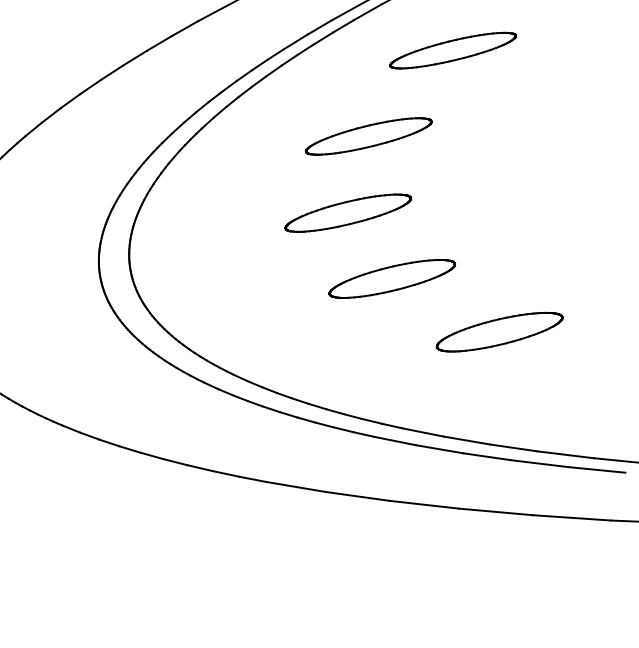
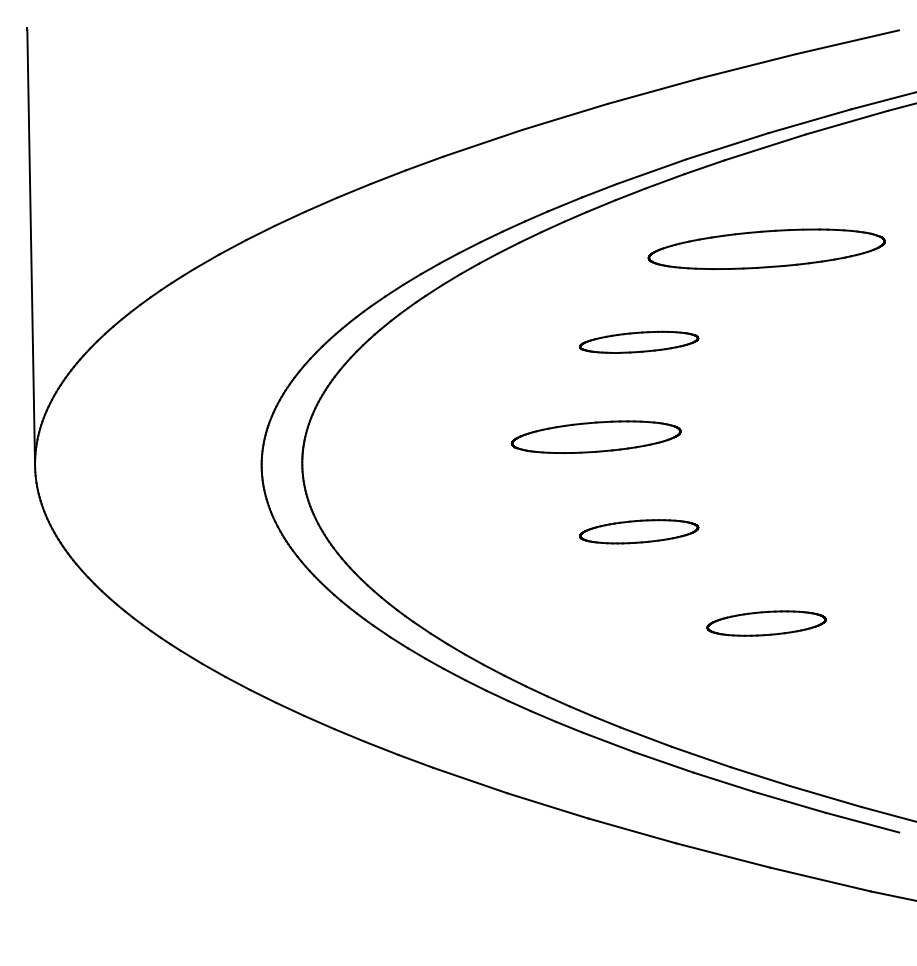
part: (452, 50) -> (766, 249), size x1.4
part: (368, 136) -> (638, 342), size x0.7
part: (391, 278) -> (638, 531), size x0.7
part: (499, 332) -> (766, 623), size x0.7

